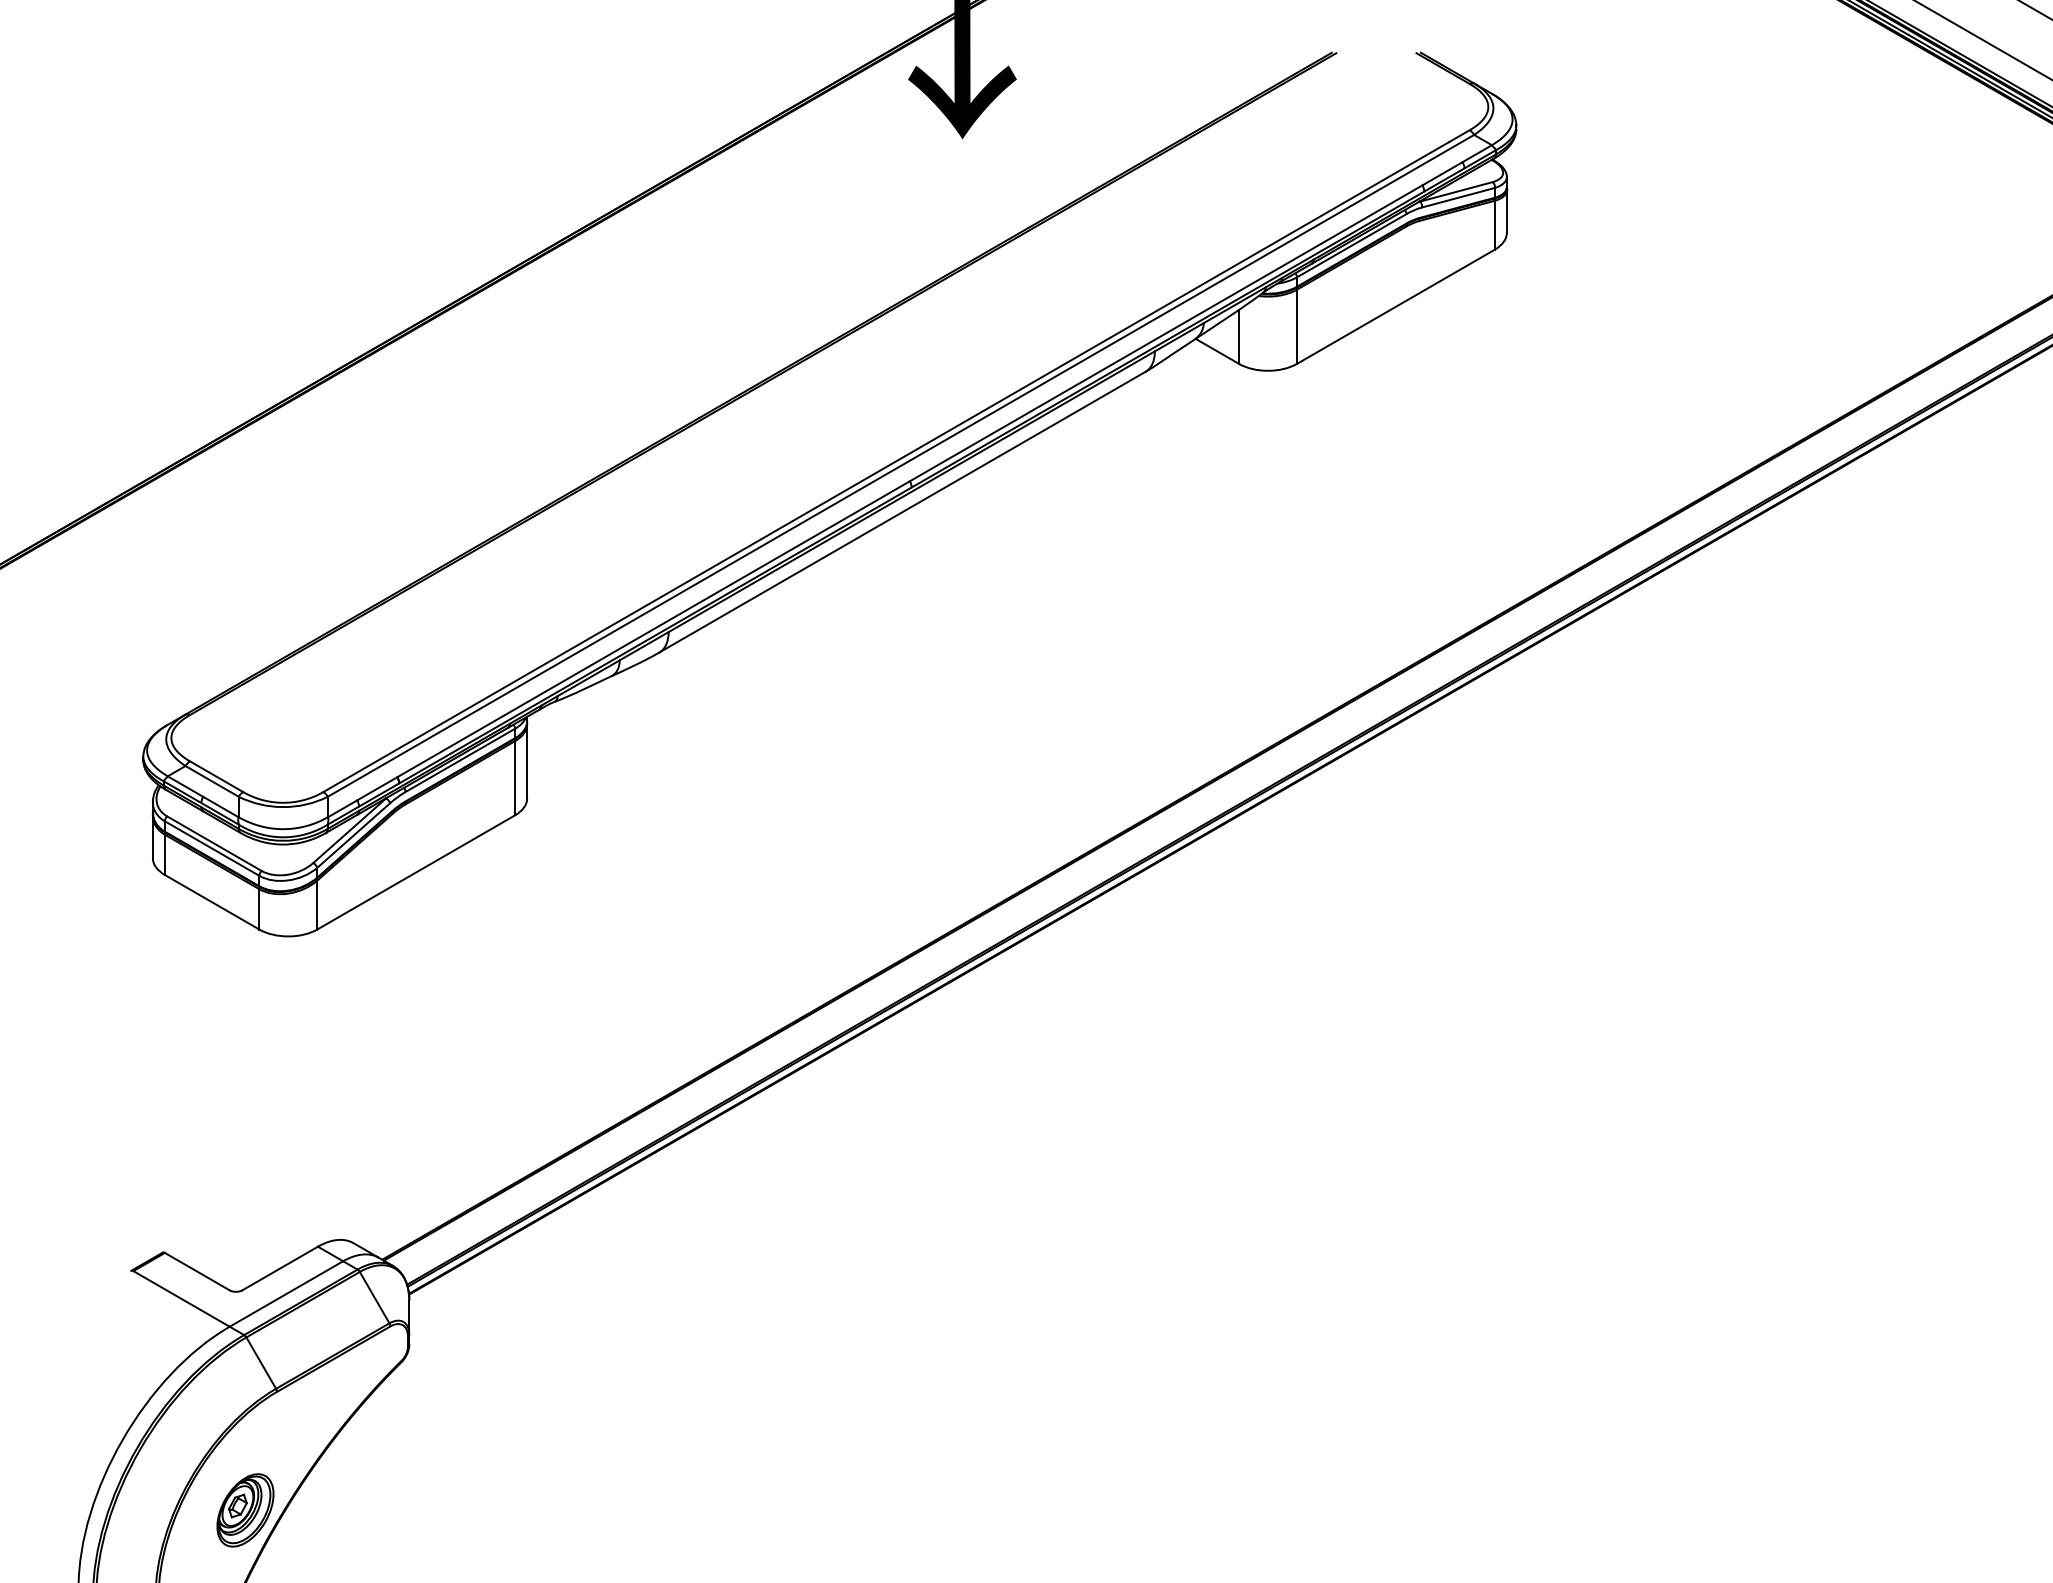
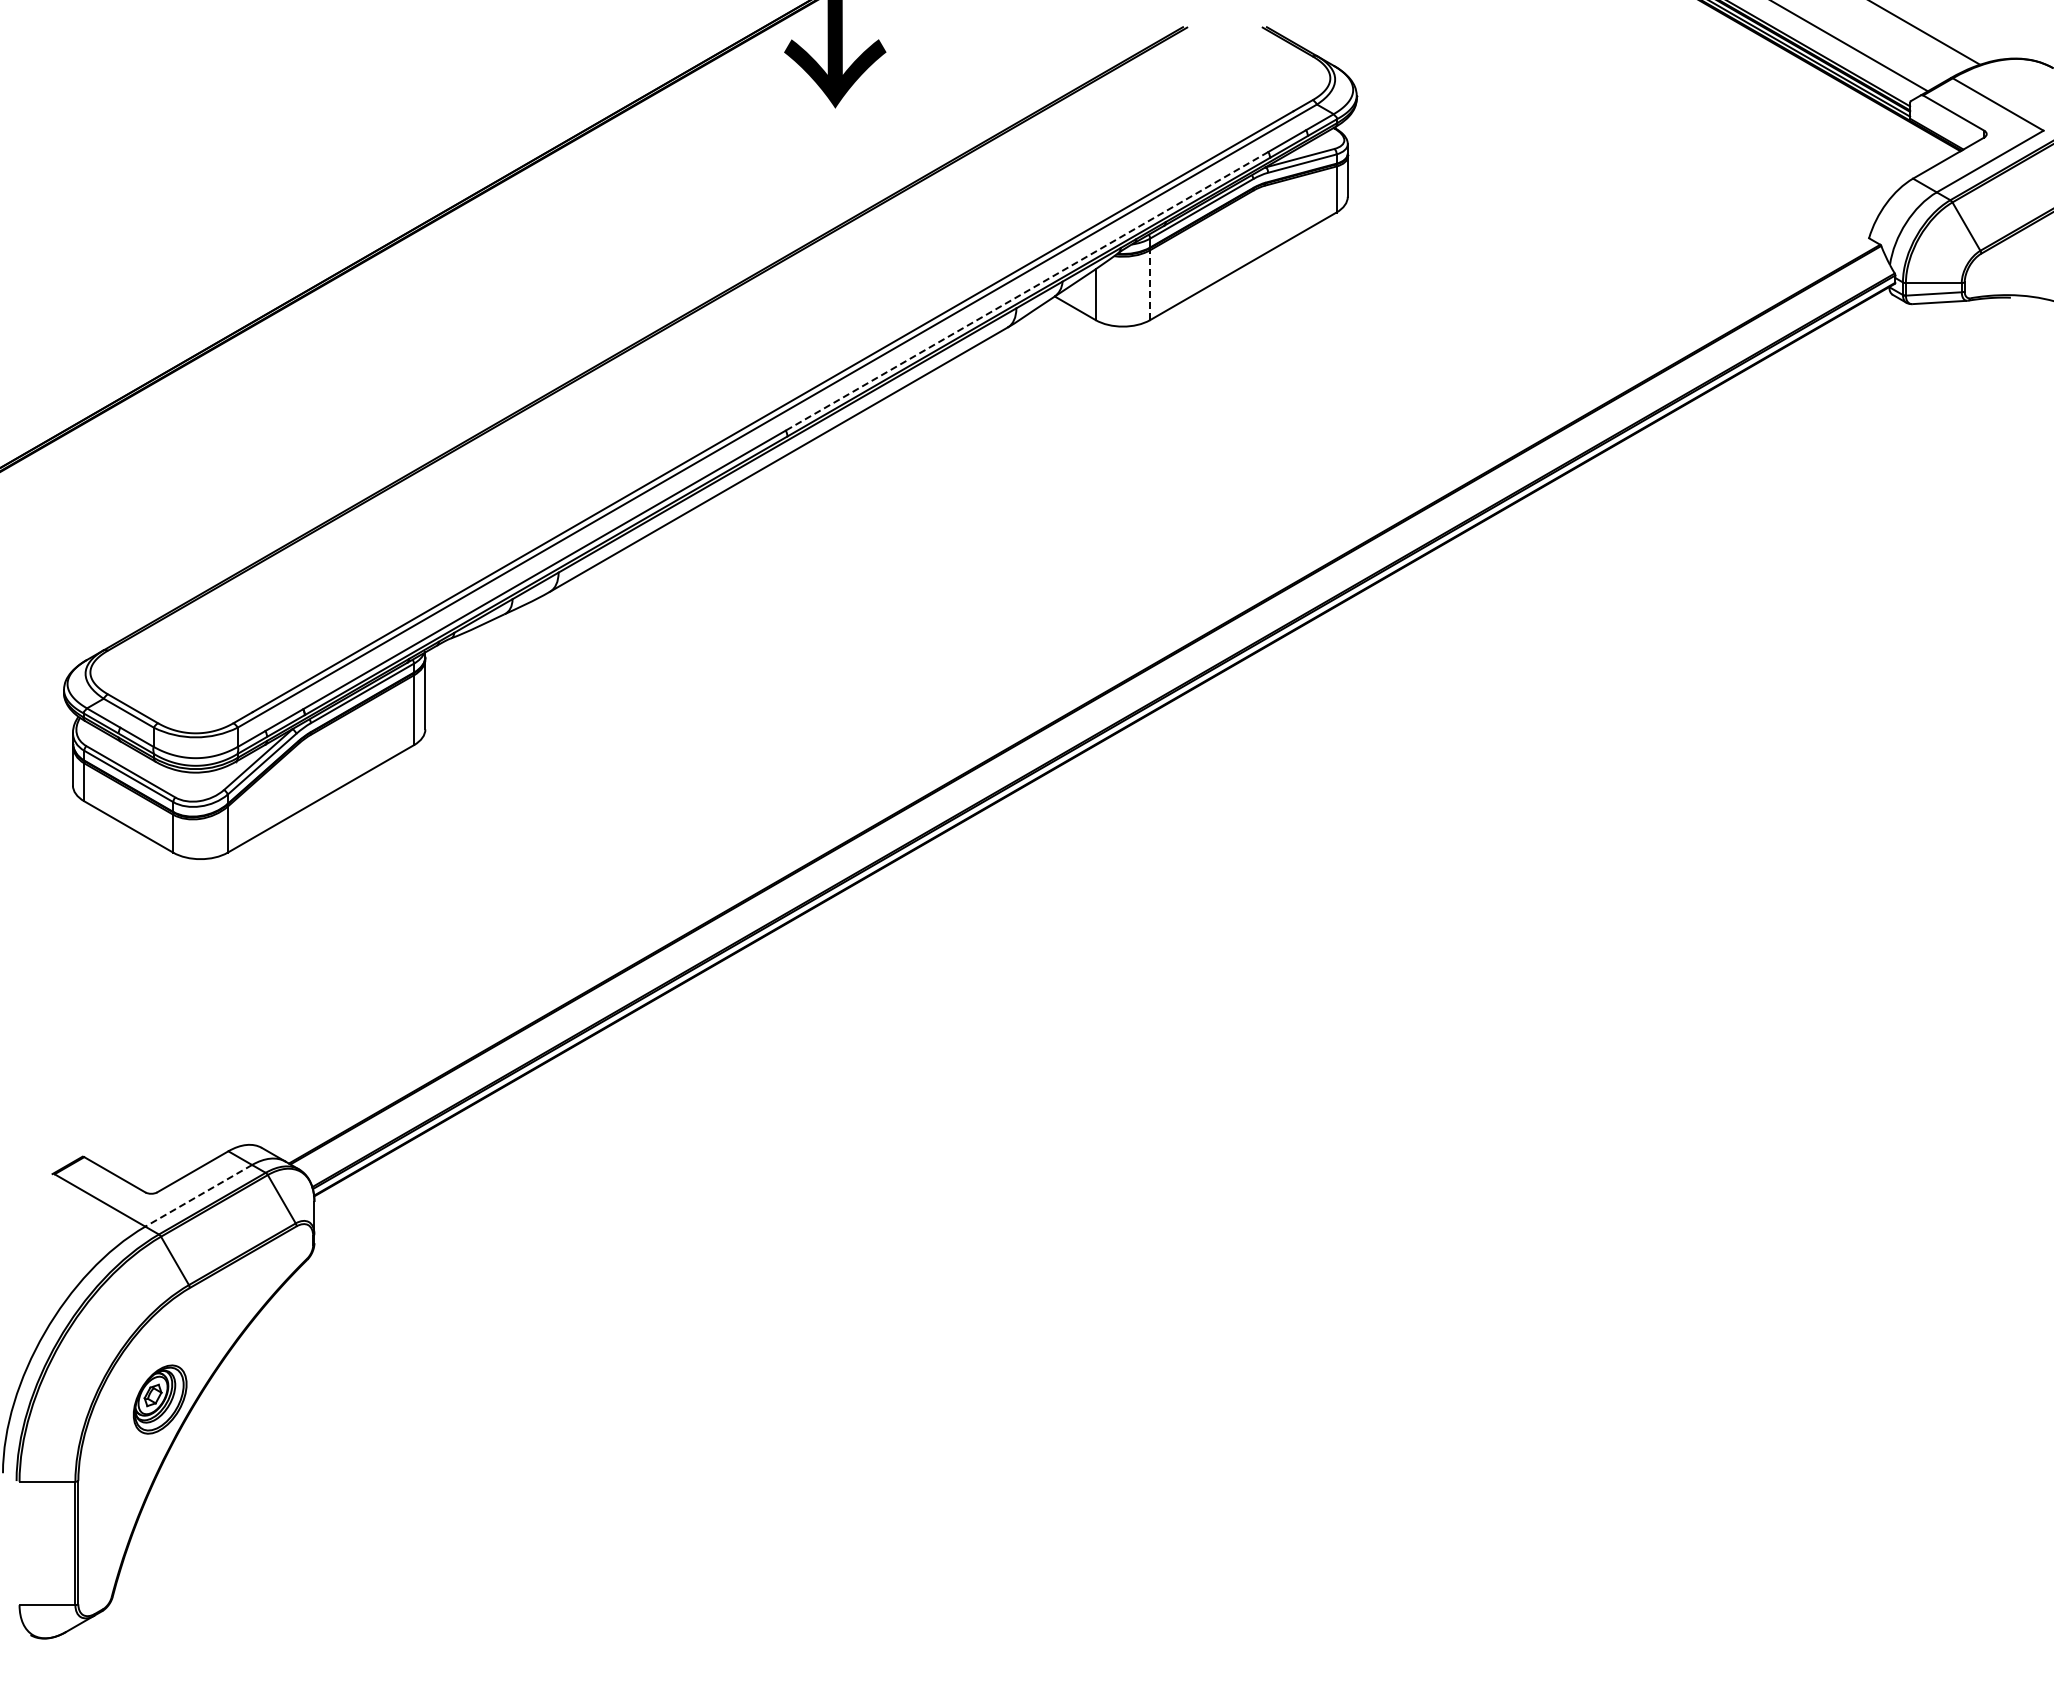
line: (1297, 327) -> (1150, 285), solid -> dashed
line: (1166, 333) -> (1027, 291), solid -> dashed
line: (286, 1293) -> (198, 1195), solid -> dashed

